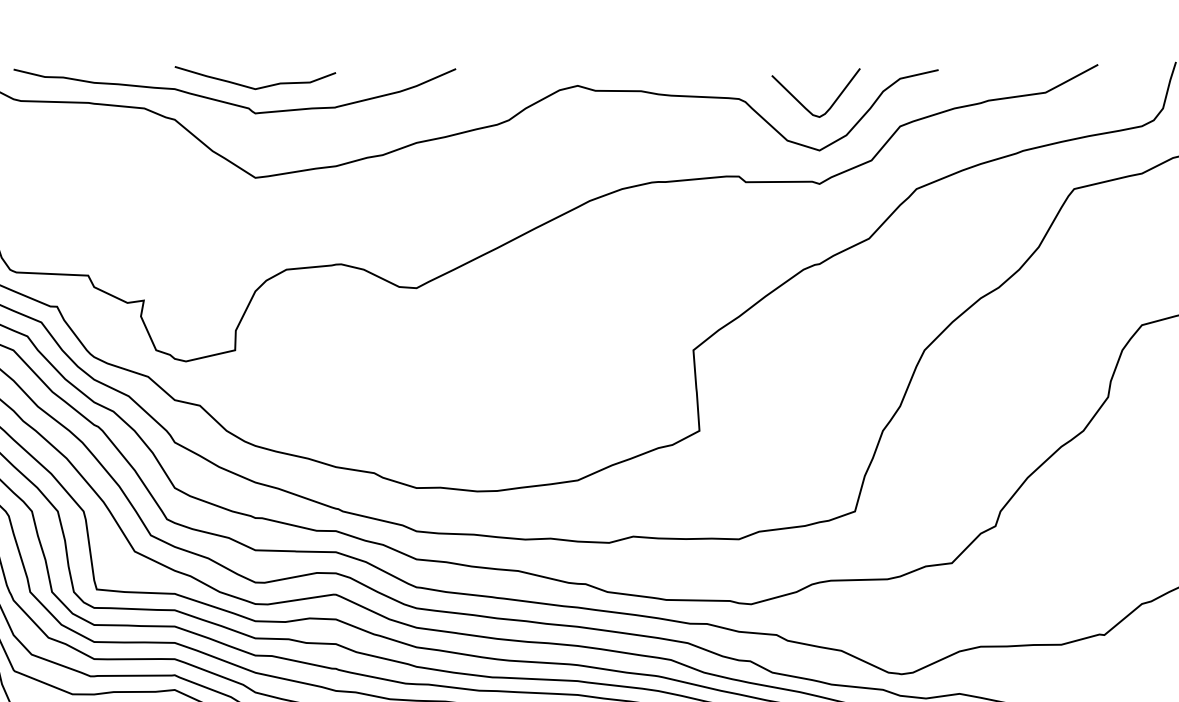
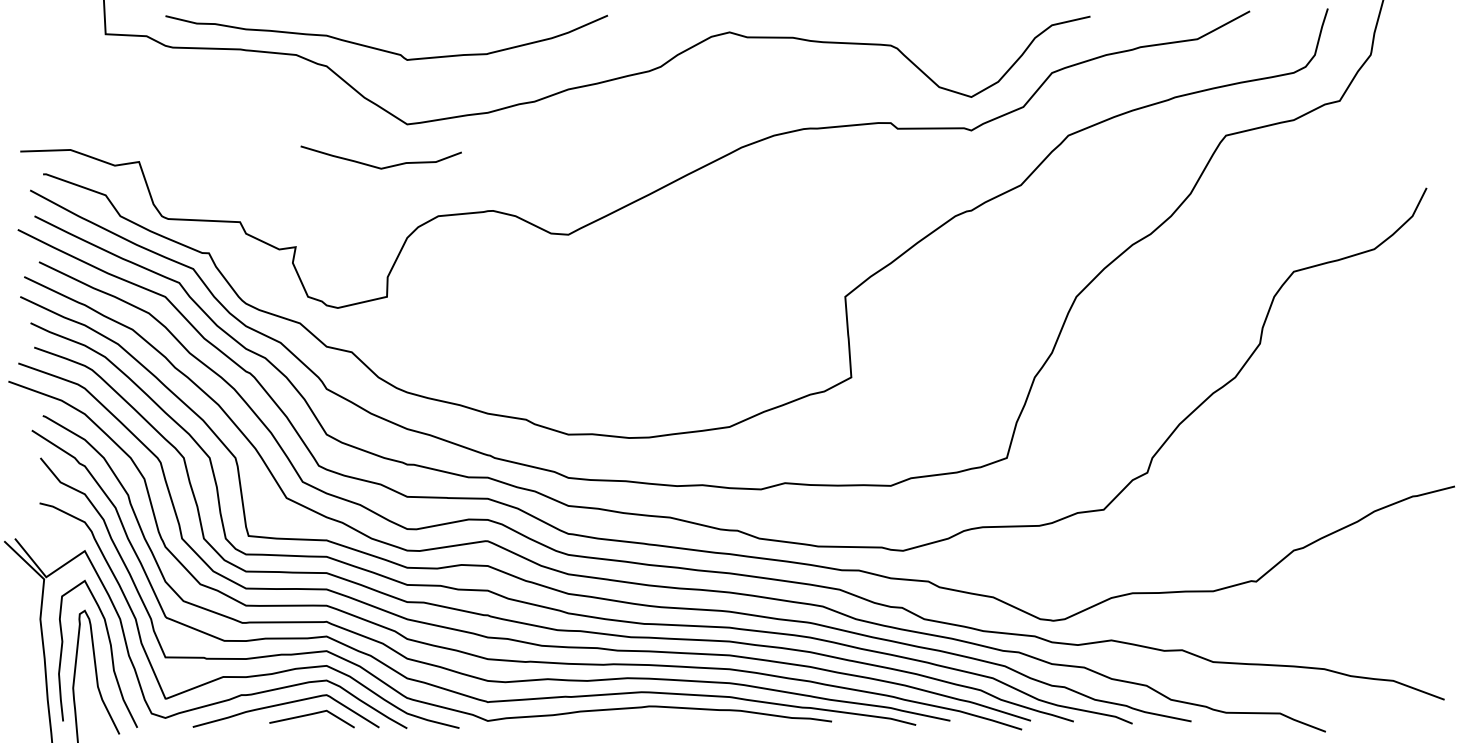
curve: (251, 86) -> (377, 166), moved
curve: (803, 104) -> (955, 51), removed

